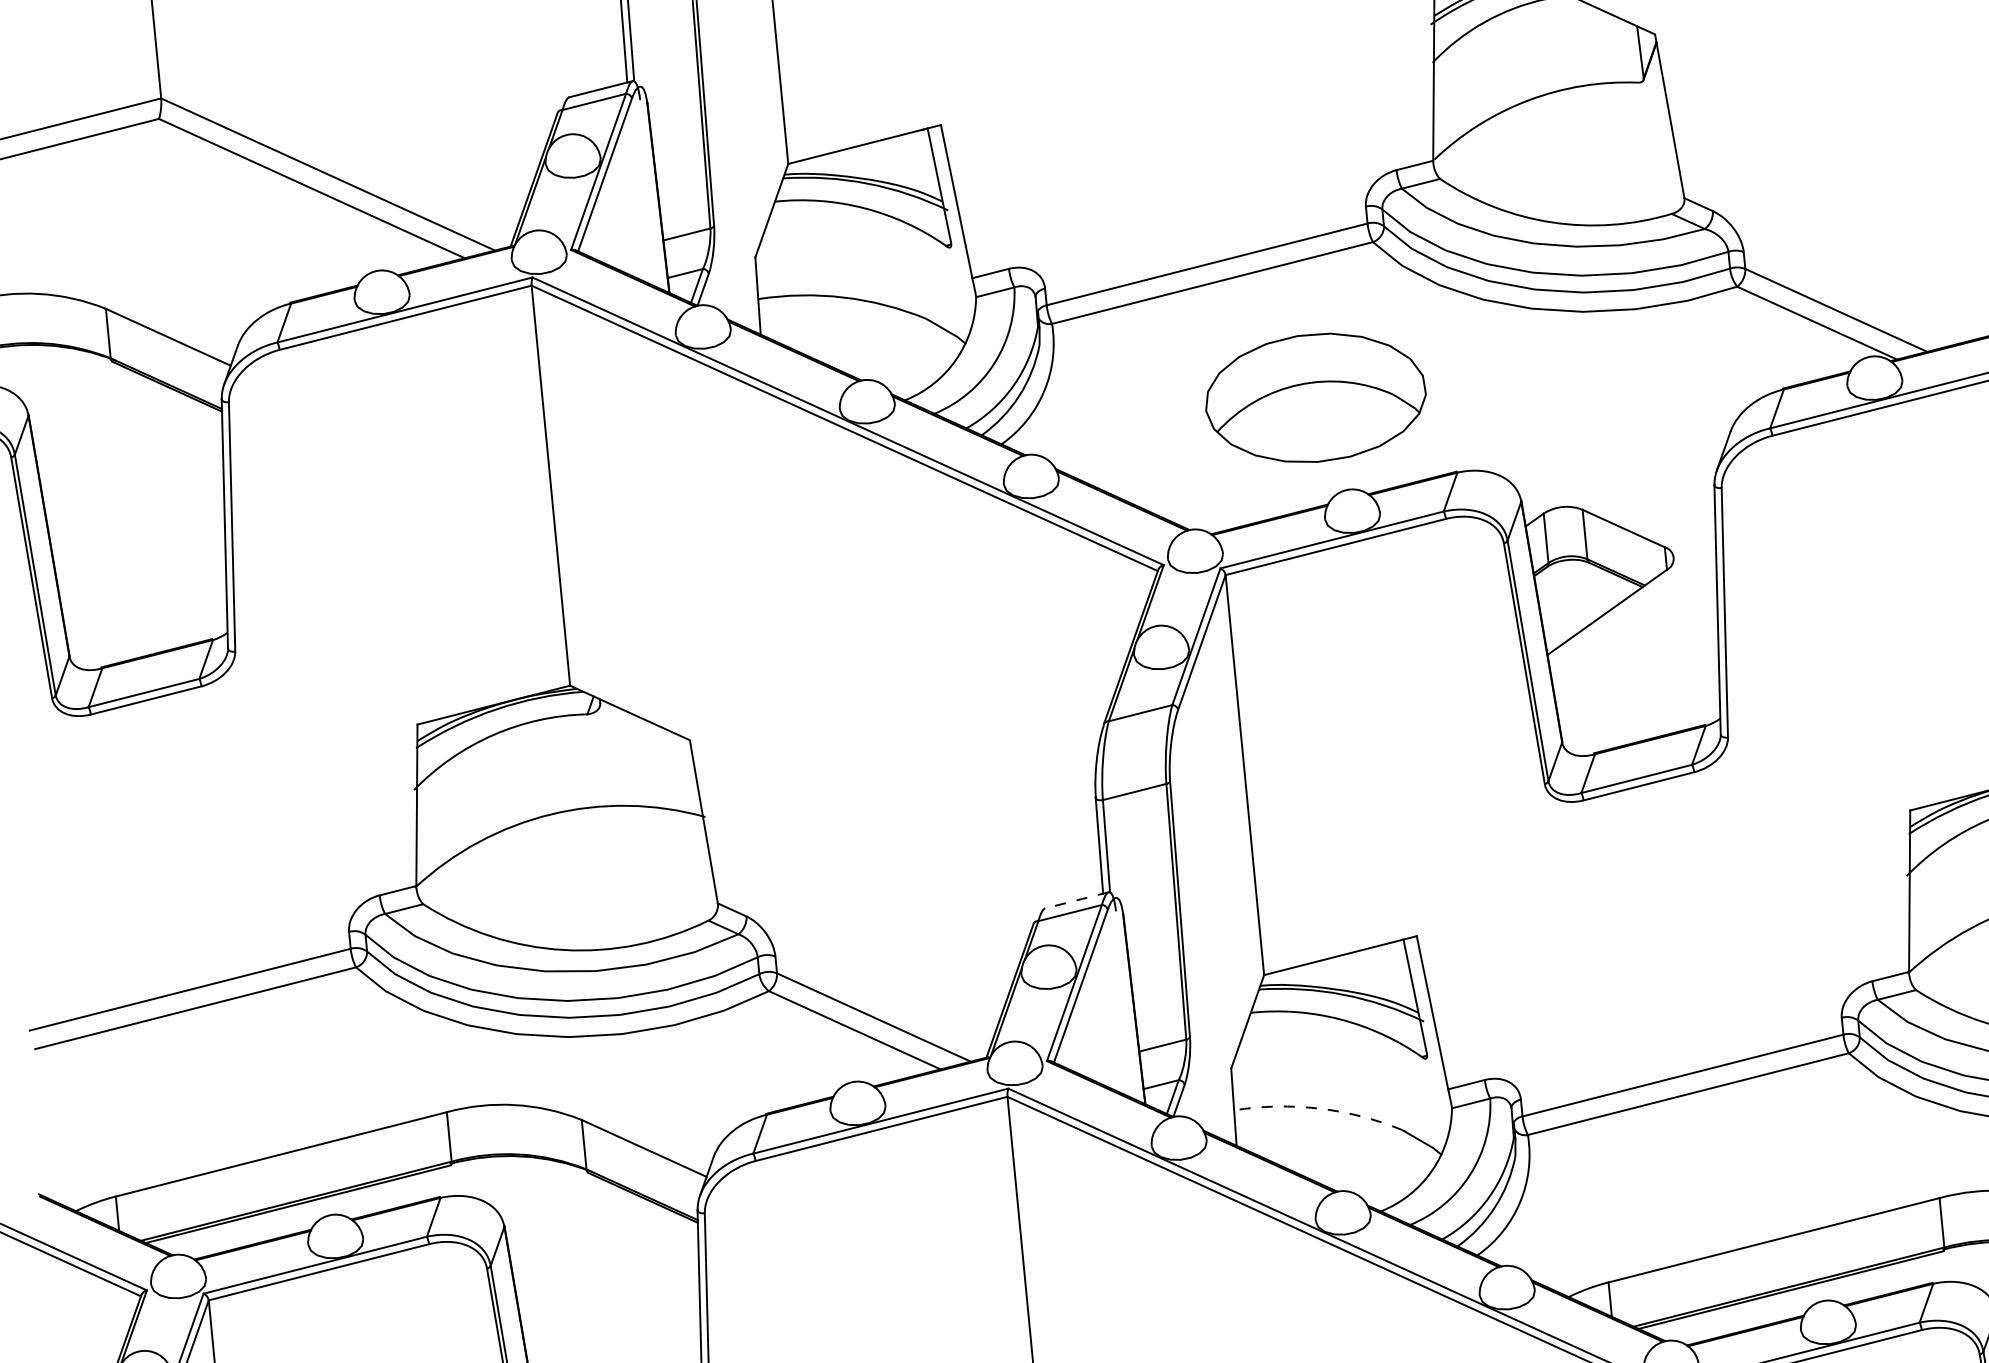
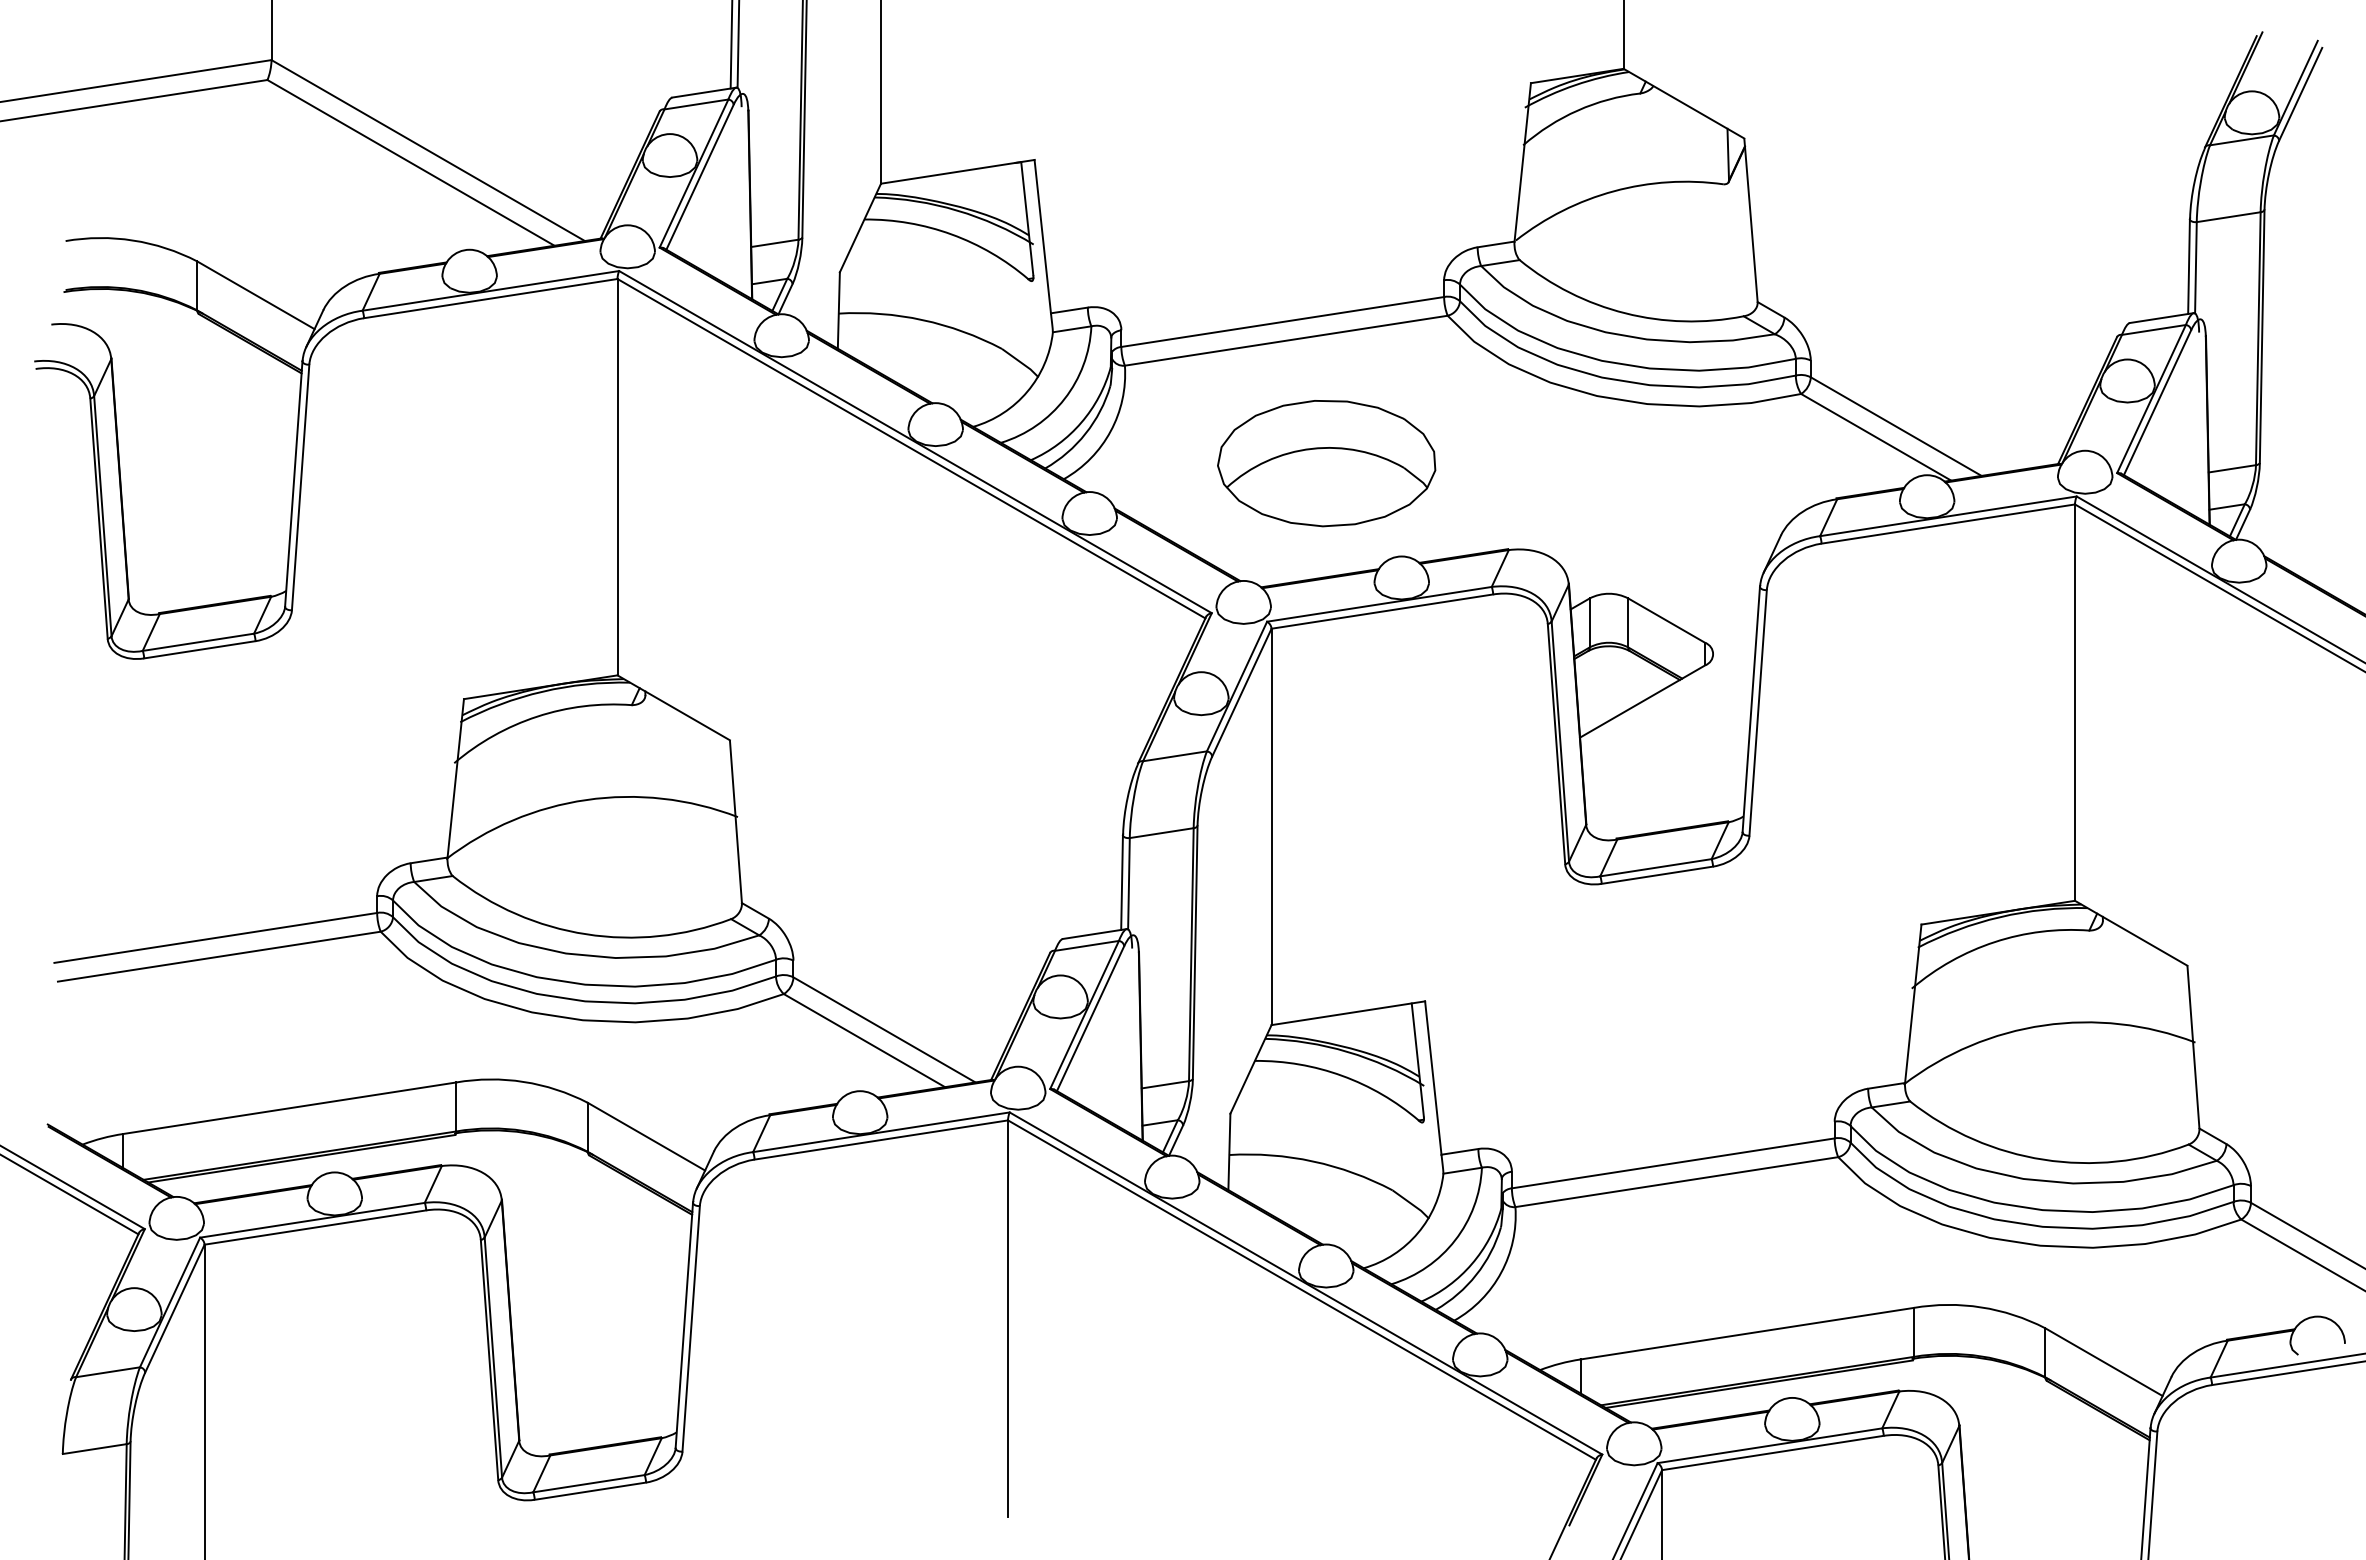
part: (1315, 398) -> (1326, 463), moved
line: (1076, 900) -> (1094, 934), dashed -> solid
arc: (1319, 1108) -> (1313, 1161), dashed -> solid

